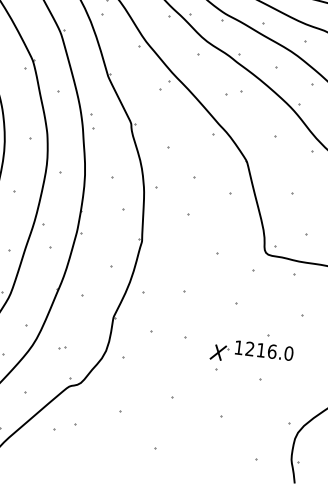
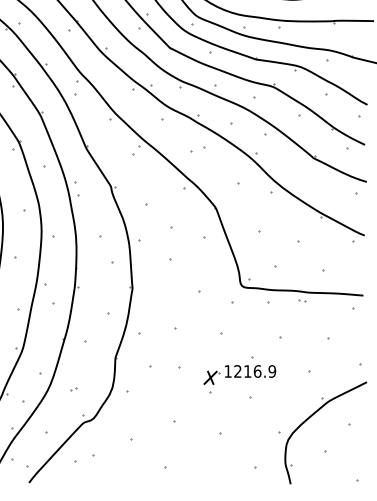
text: (287, 353) -> (271, 371), 1216.0 -> 1216.9

